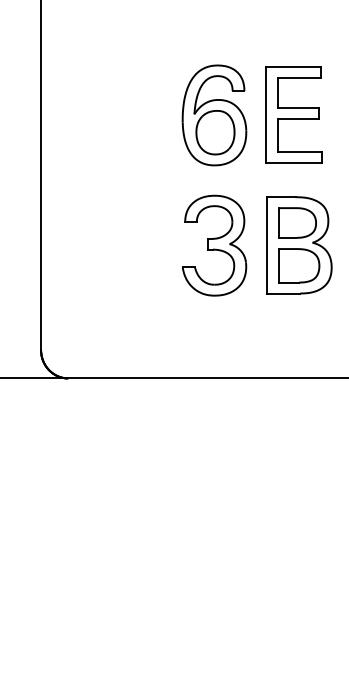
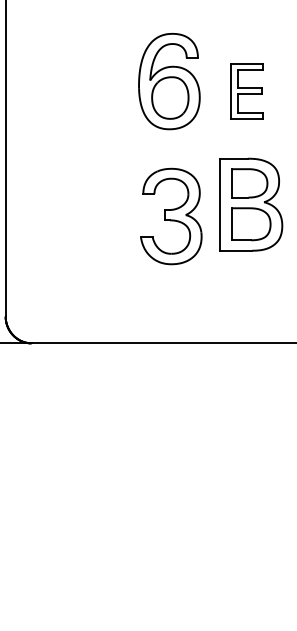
part: (293, 114) -> (246, 91), size x0.6
part: (214, 115) -> (169, 81), moved
part: (299, 245) -> (251, 204), moved

